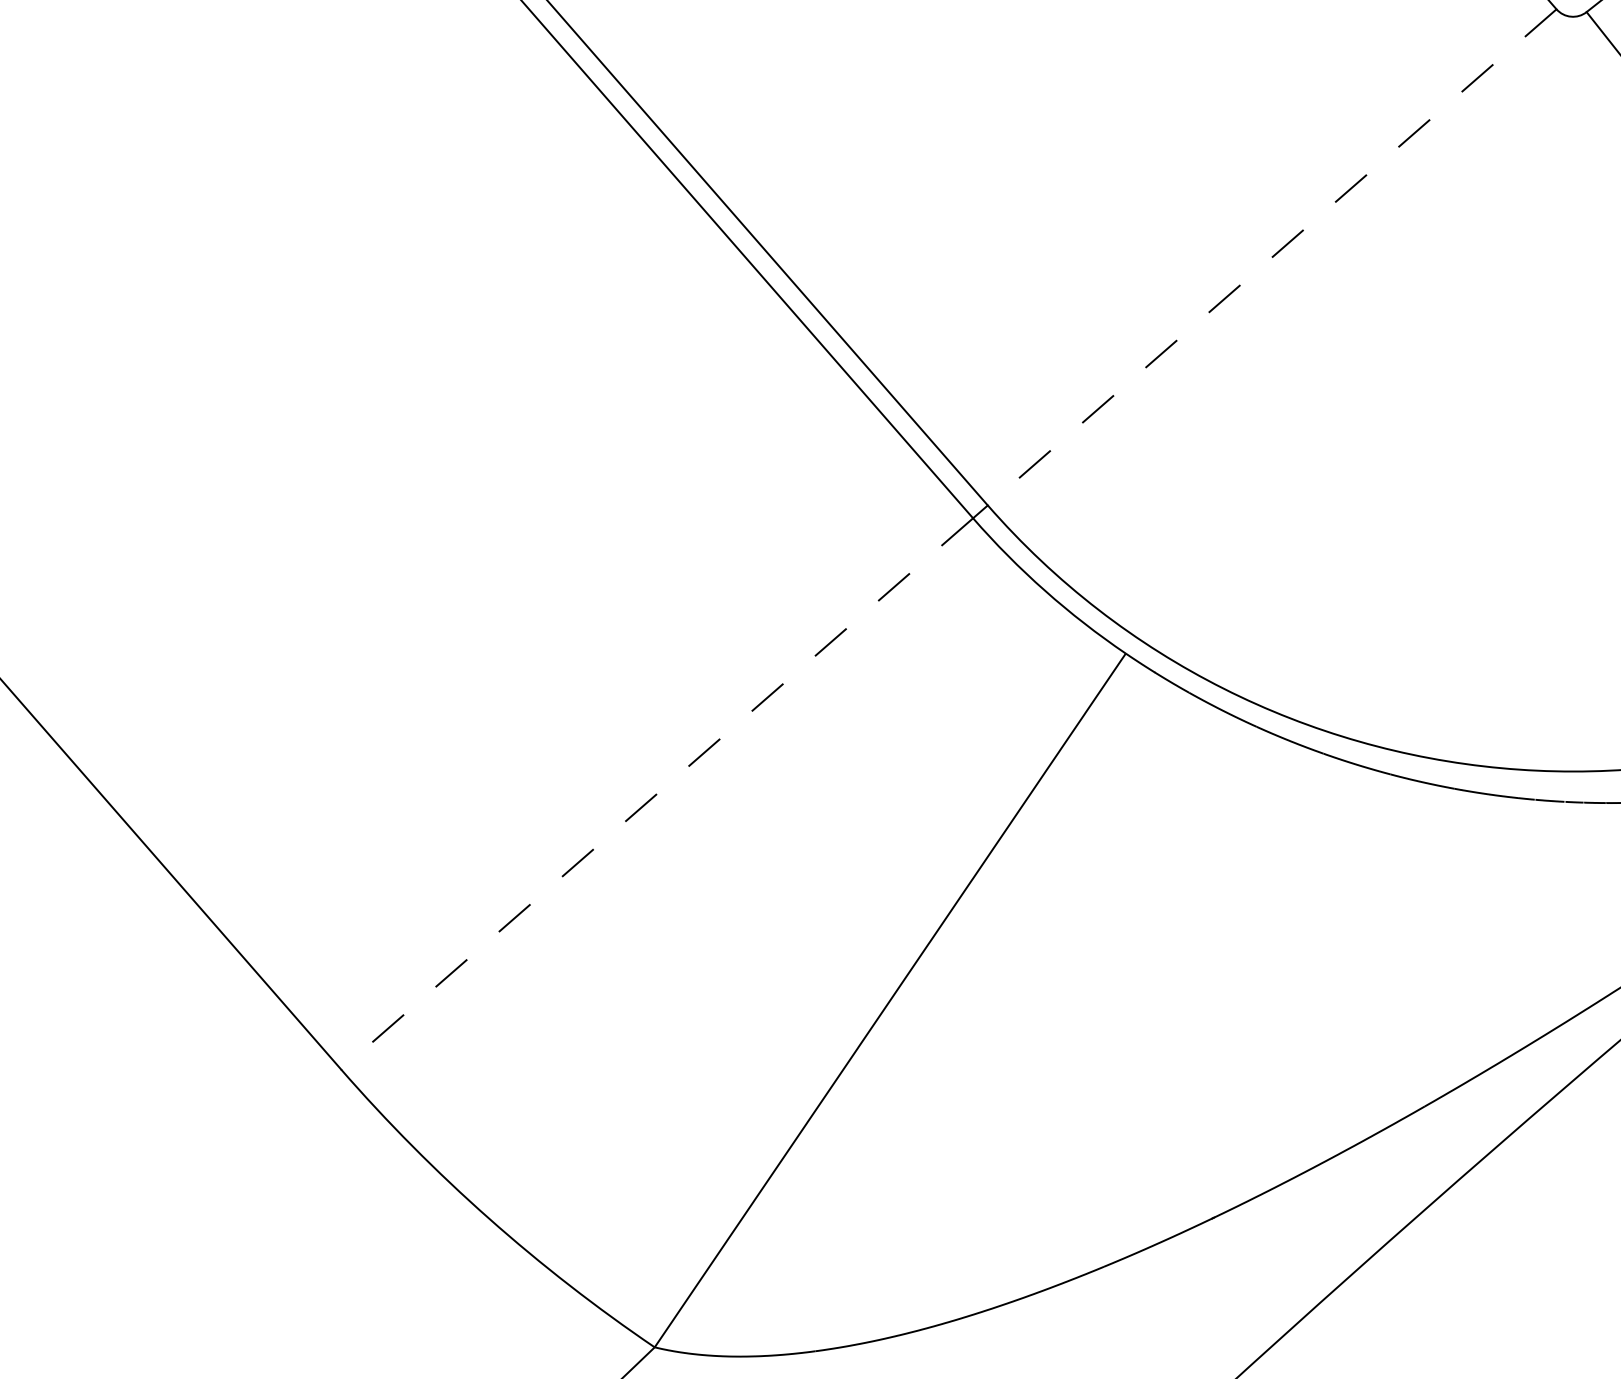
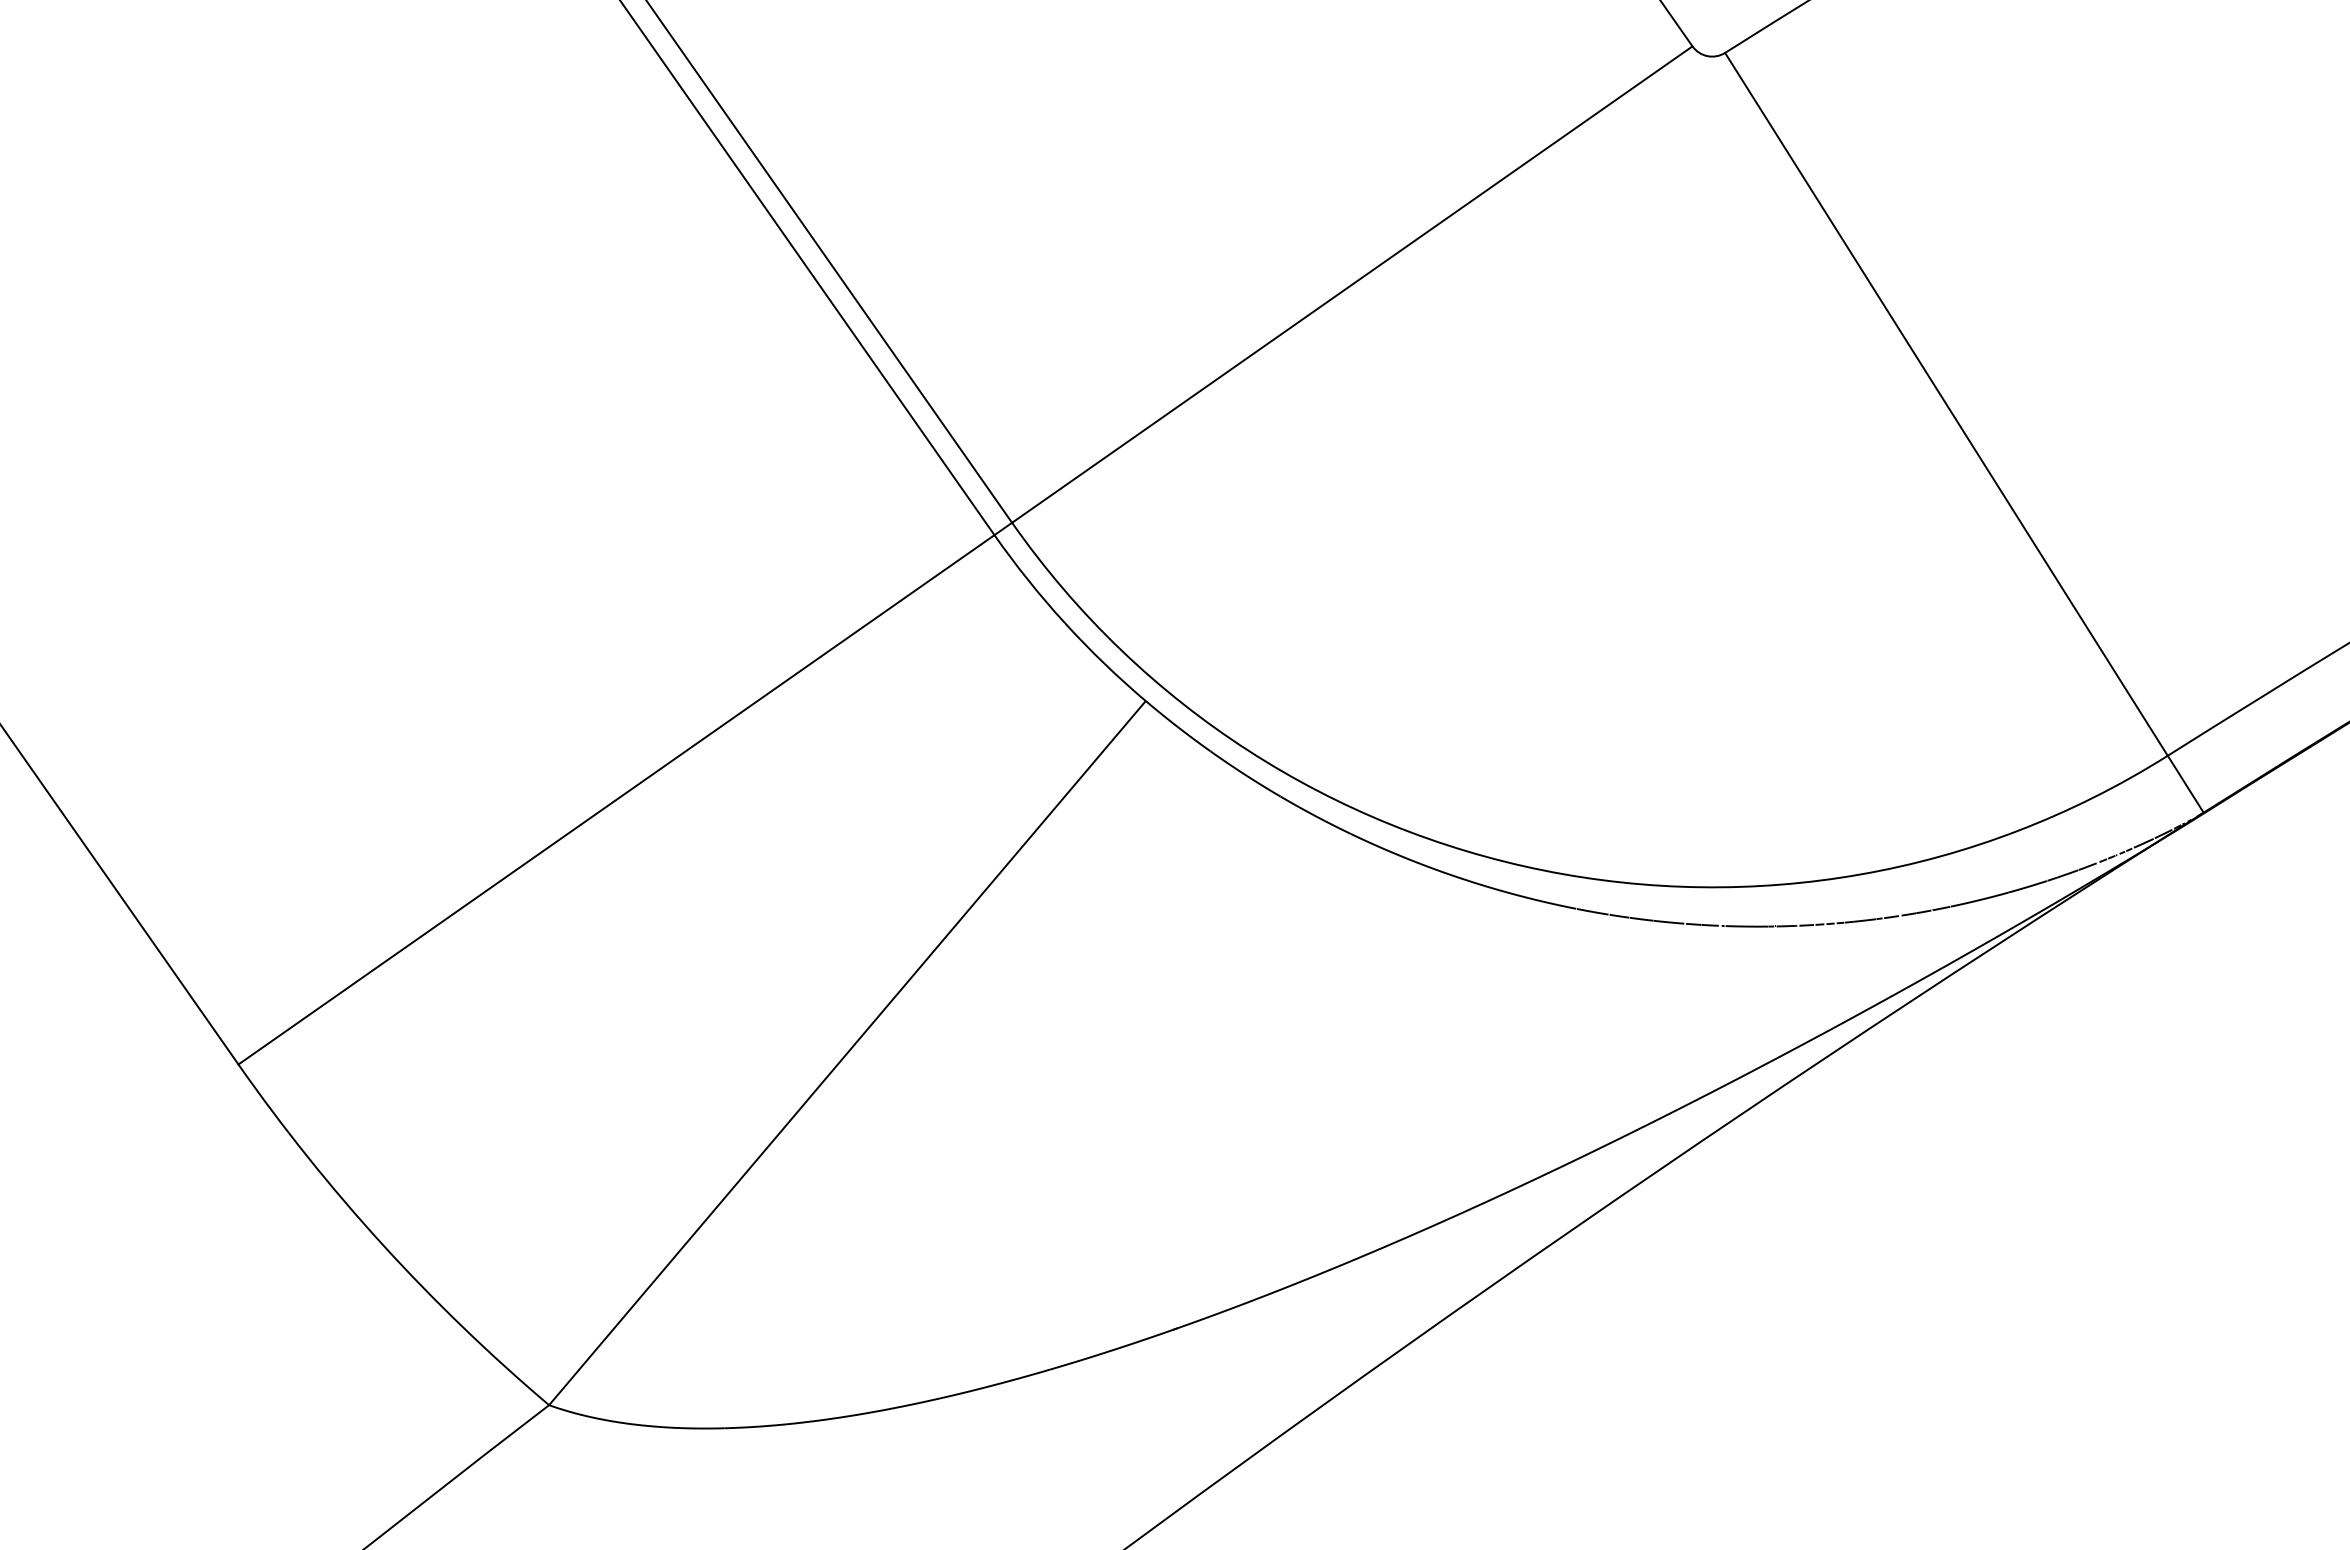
line: (1271, 257) -> (1351, 284), dashed -> solid
line: (657, 794) -> (616, 800), dashed -> solid

